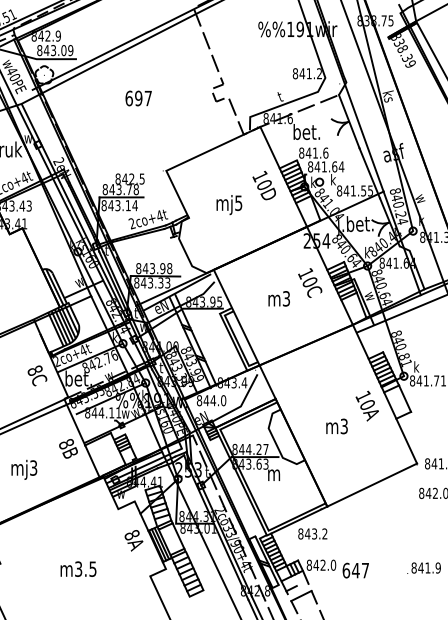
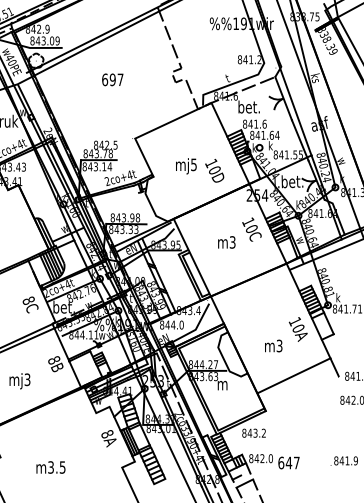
text: (263, 185) -> (214, 170), moved
line: (372, 484) -> (294, 375), moved
text: (78, 568) -> (50, 466), moved

